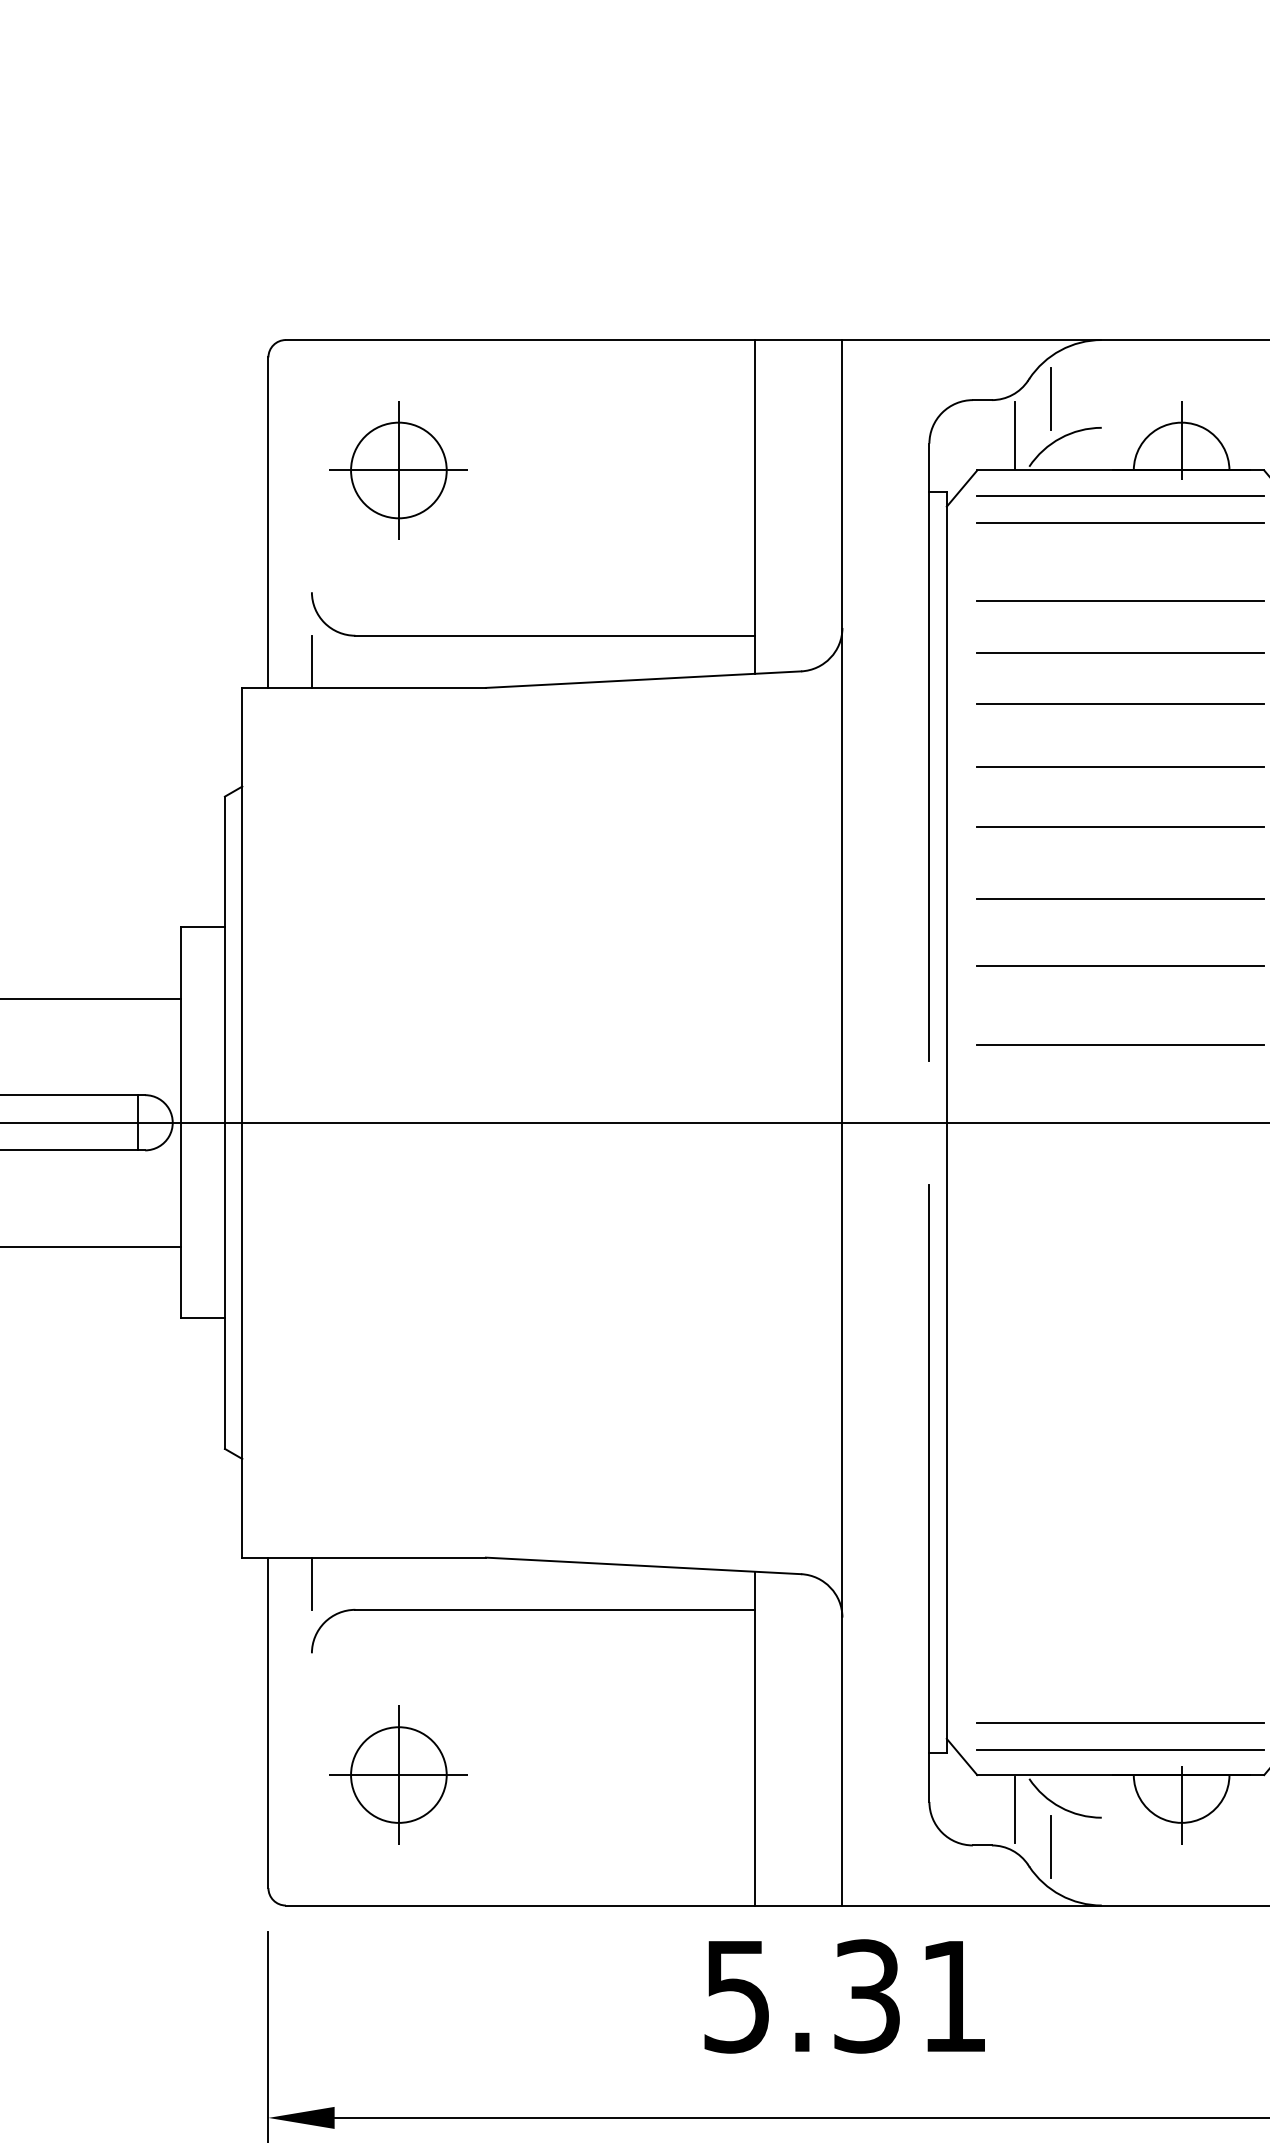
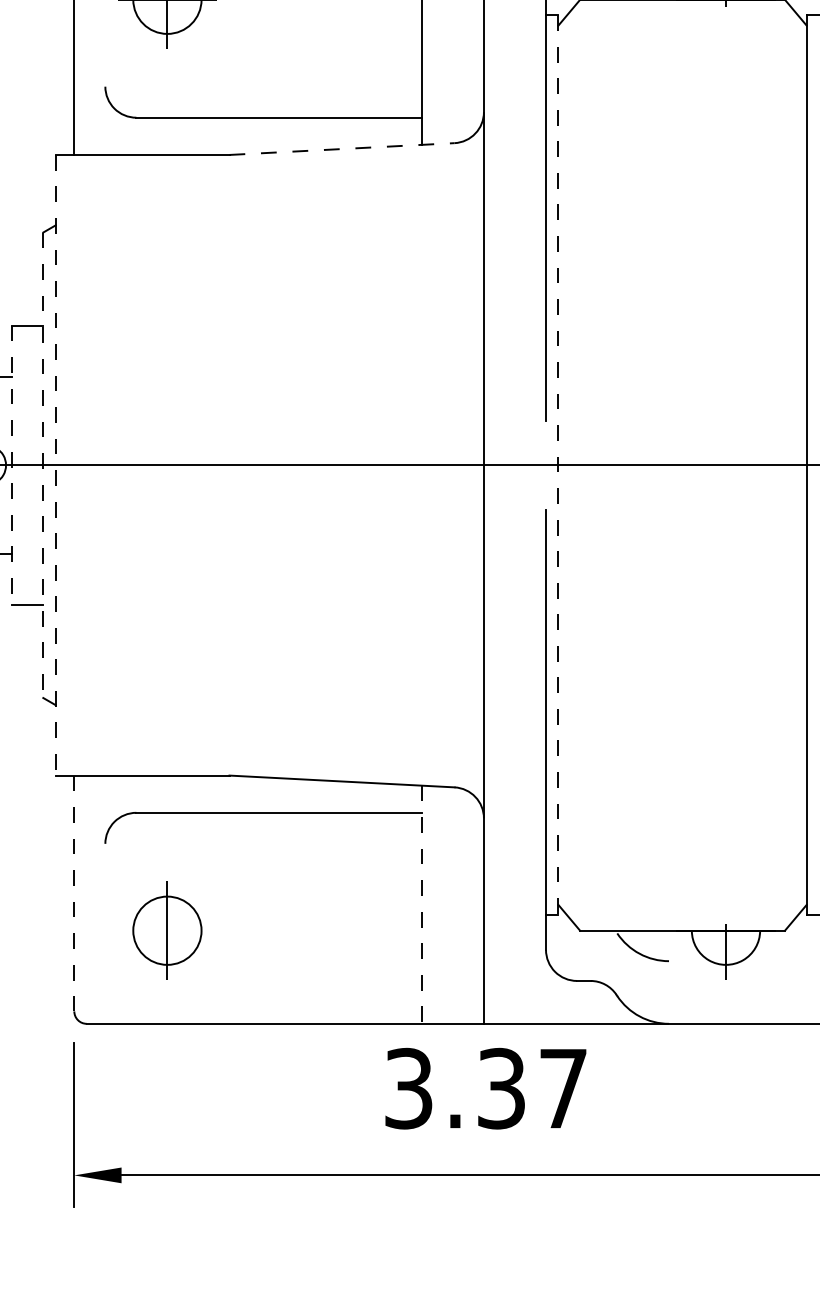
line: (1120, 495) -> (682, 17), removed
line: (1120, 522) -> (682, 36), removed
line: (1120, 601) -> (682, 93), removed
line: (1120, 653) -> (682, 130), removed
line: (311, 661) -> (105, 136), removed
line: (643, 679) -> (341, 148), solid -> dashed
line: (1120, 704) -> (682, 166), removed
line: (1120, 766) -> (682, 211), removed
line: (1120, 827) -> (682, 254), removed
line: (1120, 899) -> (682, 305), removed
line: (1120, 965) -> (682, 353), removed
line: (1120, 1044) -> (682, 409), removed
line: (181, 1122) -> (12, 465), solid -> dashed
line: (242, 1122) -> (55, 465), solid -> dashed
line: (946, 1122) -> (558, 465), solid -> dashed
line: (224, 1123) -> (42, 465), solid -> dashed
line: (311, 1583) -> (105, 794), removed
line: (1120, 1722) -> (682, 893), removed
line: (268, 1723) -> (74, 893), solid -> dashed
line: (755, 1738) -> (421, 904), solid -> dashed
line: (1120, 1749) -> (682, 912), removed
line: (398, 1775) -> (167, 931), removed
line: (1015, 1810) -> (607, 956), removed
line: (1051, 1846) -> (633, 981), removed
text: (844, 1996) -> (485, 1088), 5.31 -> 3.37

